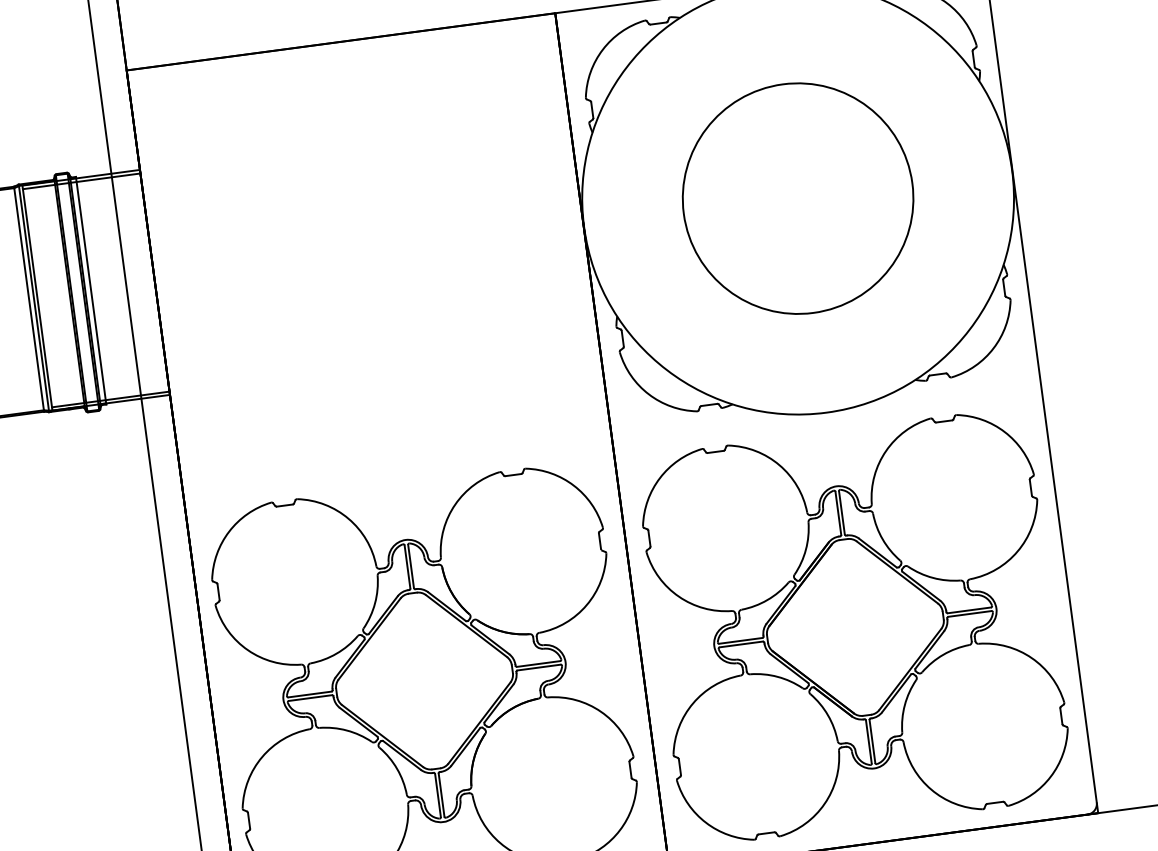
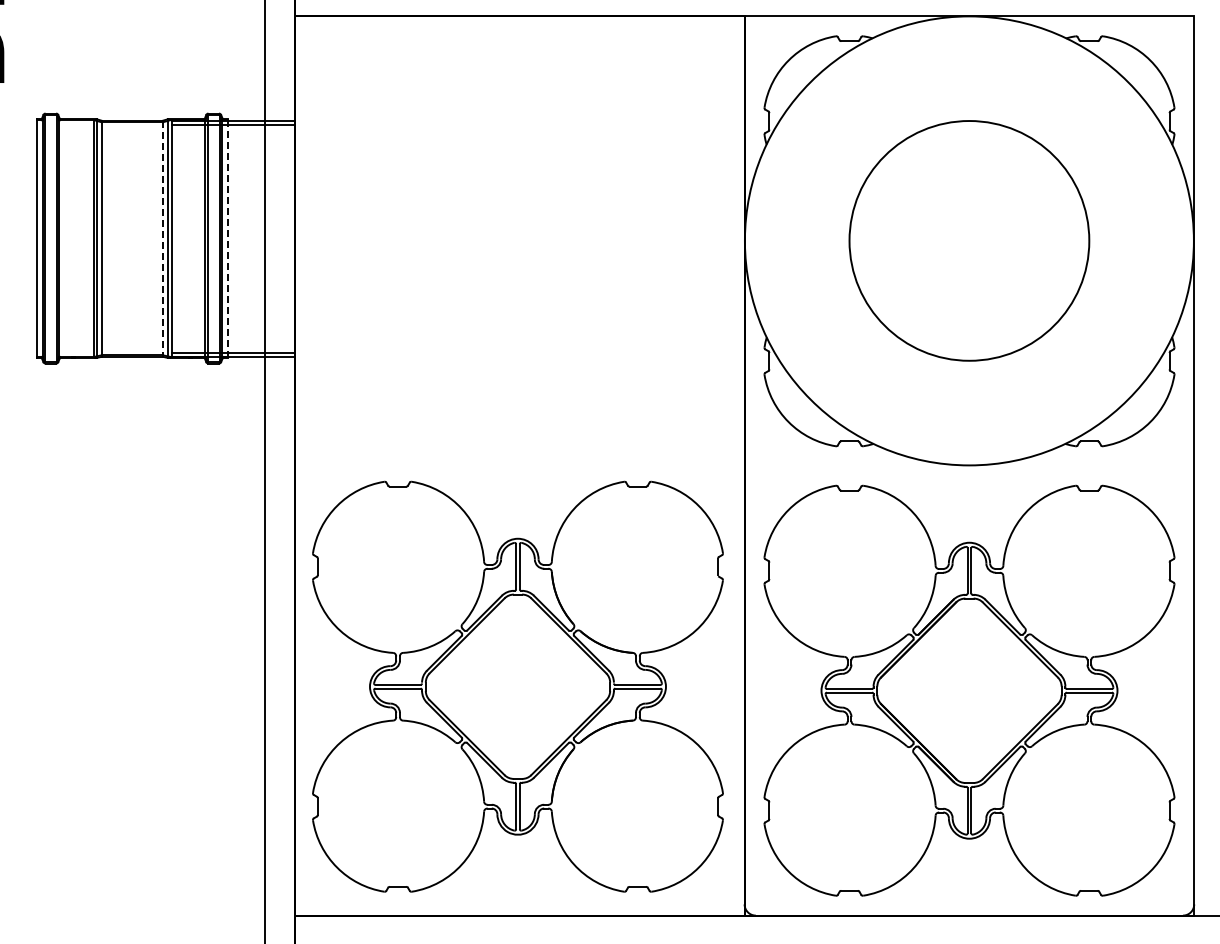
line: (91, 290) -> (228, 238), solid -> dashed
line: (28, 299) -> (162, 239), solid -> dashed

